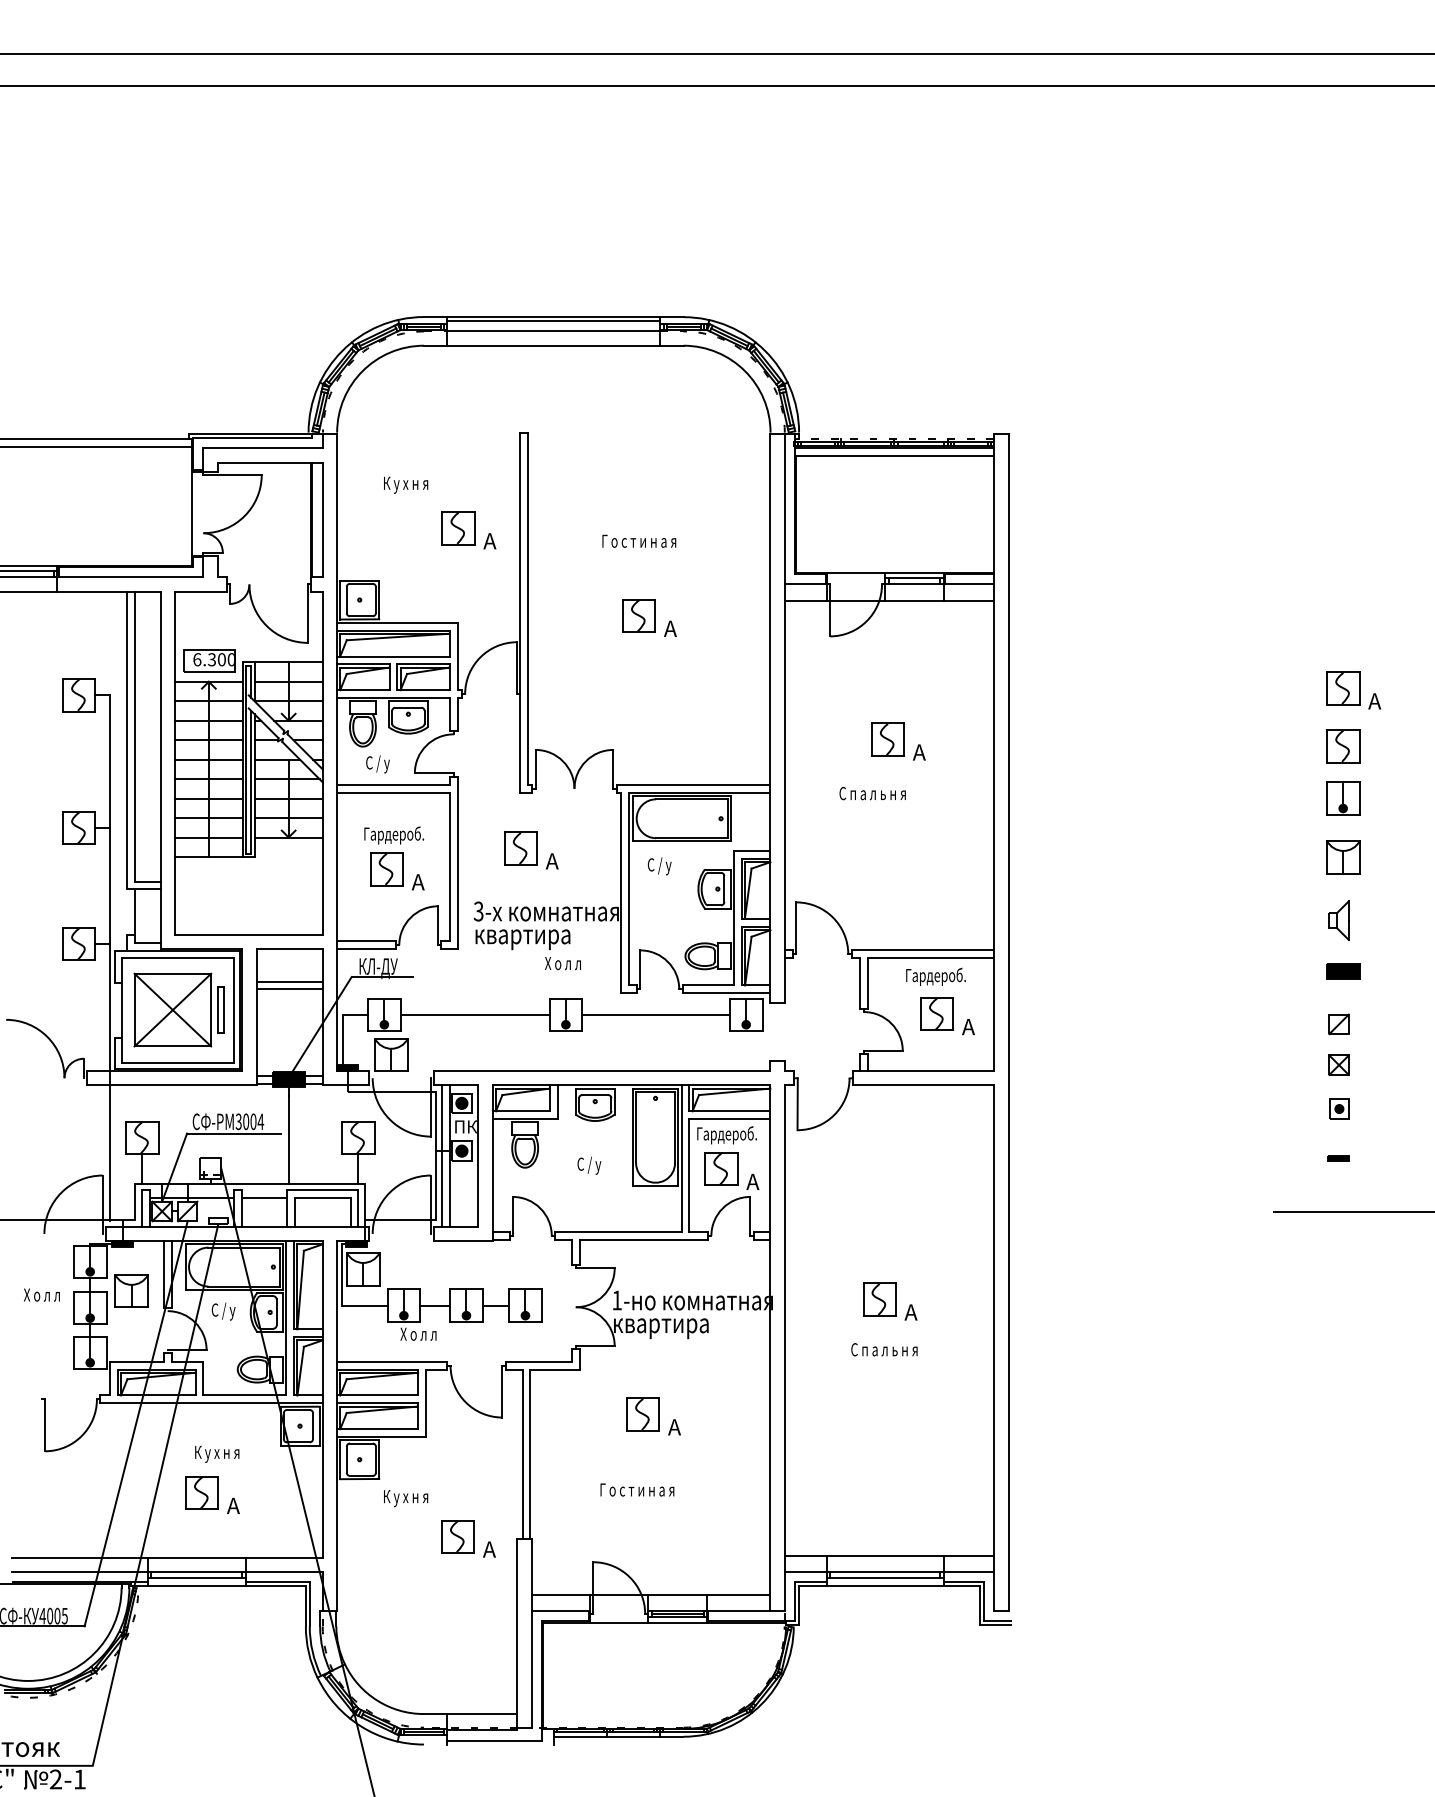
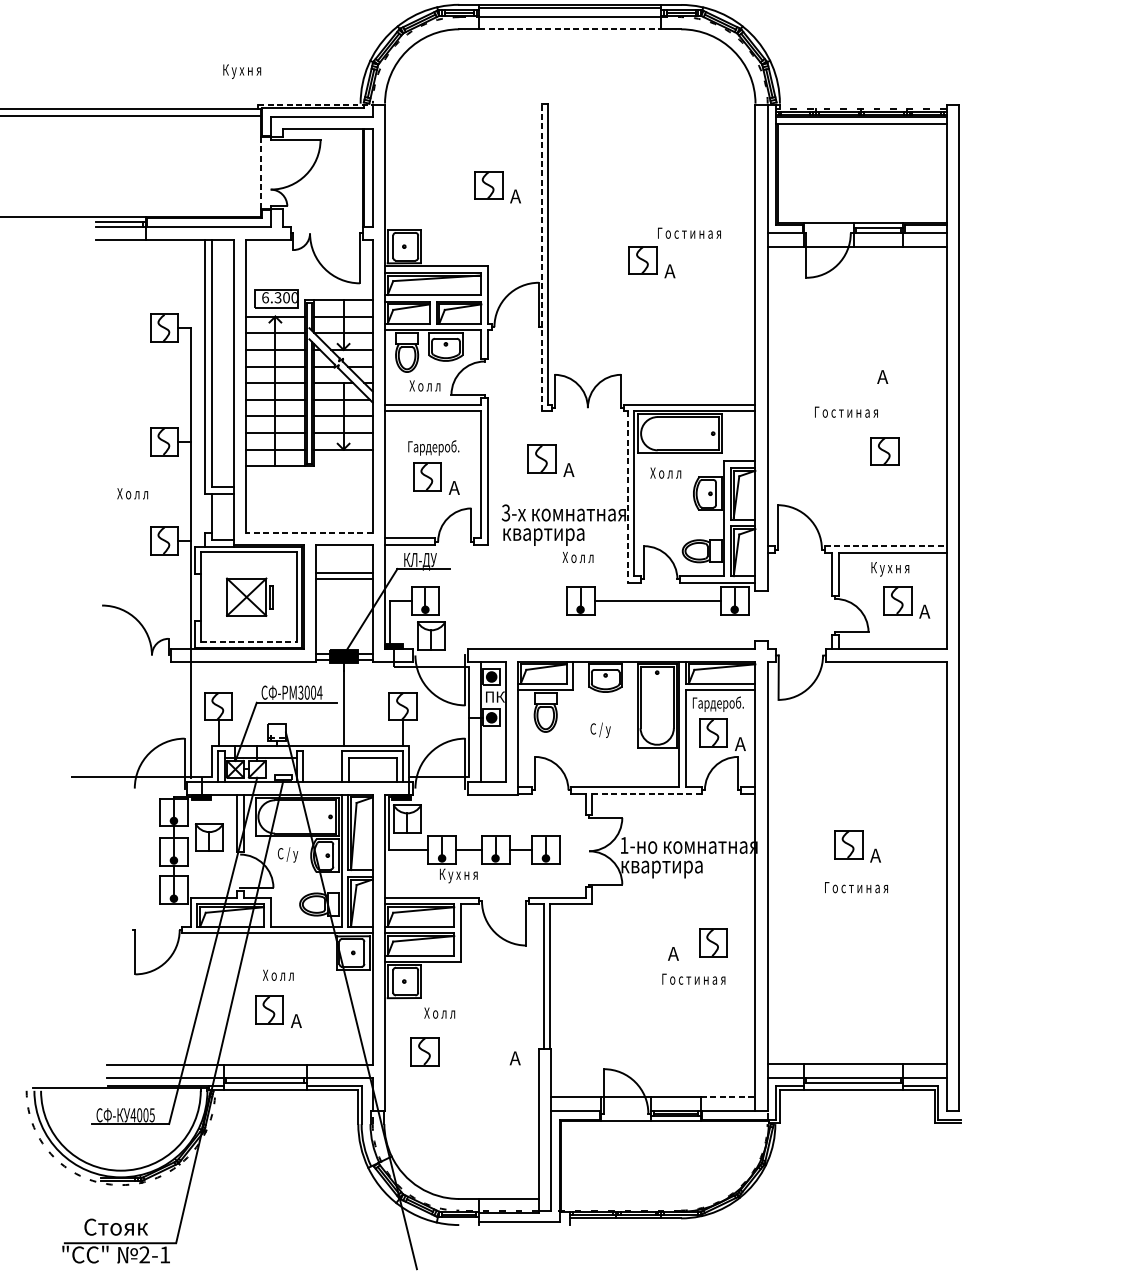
line: (554, 345) -> (570, 29), solid -> dashed
line: (255, 433) -> (315, 104), solid -> dashed
text: (406, 484) -> (242, 71), moved
line: (191, 514) -> (260, 173), solid -> dashed
text: (639, 540) -> (689, 232), moved
line: (520, 612) -> (541, 257), solid -> dashed
part: (887, 739) -> (884, 451), moved
text: (383, 764) -> (424, 387), С / у -> Х о л л
text: (876, 793) -> (846, 412), С п а л ь н я -> Г о с т и н а я
text: (665, 866) -> (665, 474), С / у -> Х о л л
line: (620, 893) -> (627, 497), solid -> dashed
line: (248, 934) -> (309, 532), solid -> dashed
line: (923, 950) -> (886, 546), solid -> dashed
text: (936, 976) -> (897, 568), Гардероб. -> К у х н я
part: (178, 1009) -> (249, 596), size x0.6
line: (474, 1014) -> (502, 601), removed
line: (178, 1062) -> (249, 642), solid -> dashed
line: (442, 1155) -> (475, 721), removed
line: (264, 1198) -> (322, 758), removed
line: (644, 1239) -> (647, 793), solid -> dashed
text: (41, 1294) -> (132, 493), moved
text: (422, 1335) -> (457, 875), Х о л л -> К у х н я
text: (888, 1349) -> (856, 887), С п а л ь н я -> Г о с т и н а я
part: (642, 1414) -> (712, 942), moved
text: (216, 1453) -> (281, 976), К у х н я -> Х о л л
text: (637, 1489) -> (693, 978), moved
text: (405, 1498) -> (443, 1014), К у х н я -> Х о л л
part: (457, 1536) -> (424, 1051), moved
line: (738, 1594) -> (728, 1096), solid -> dashed

